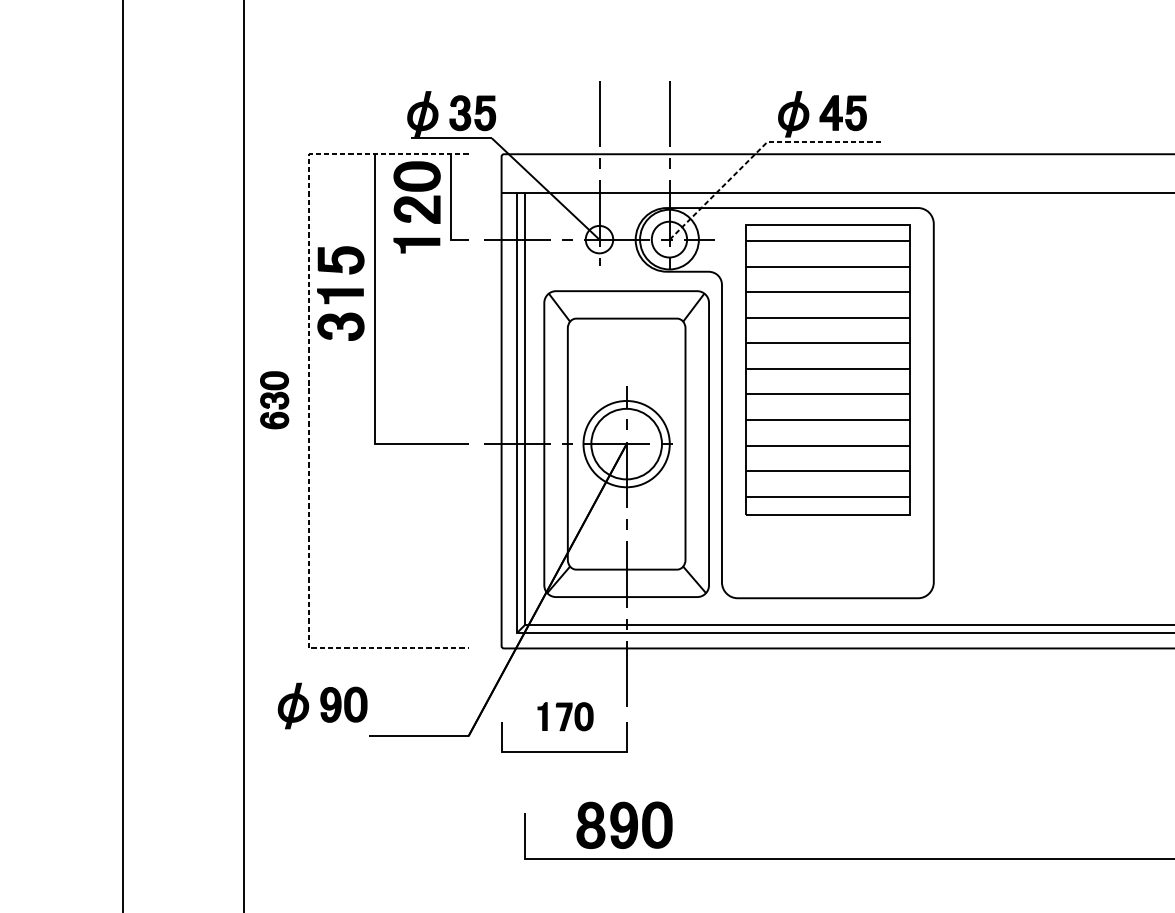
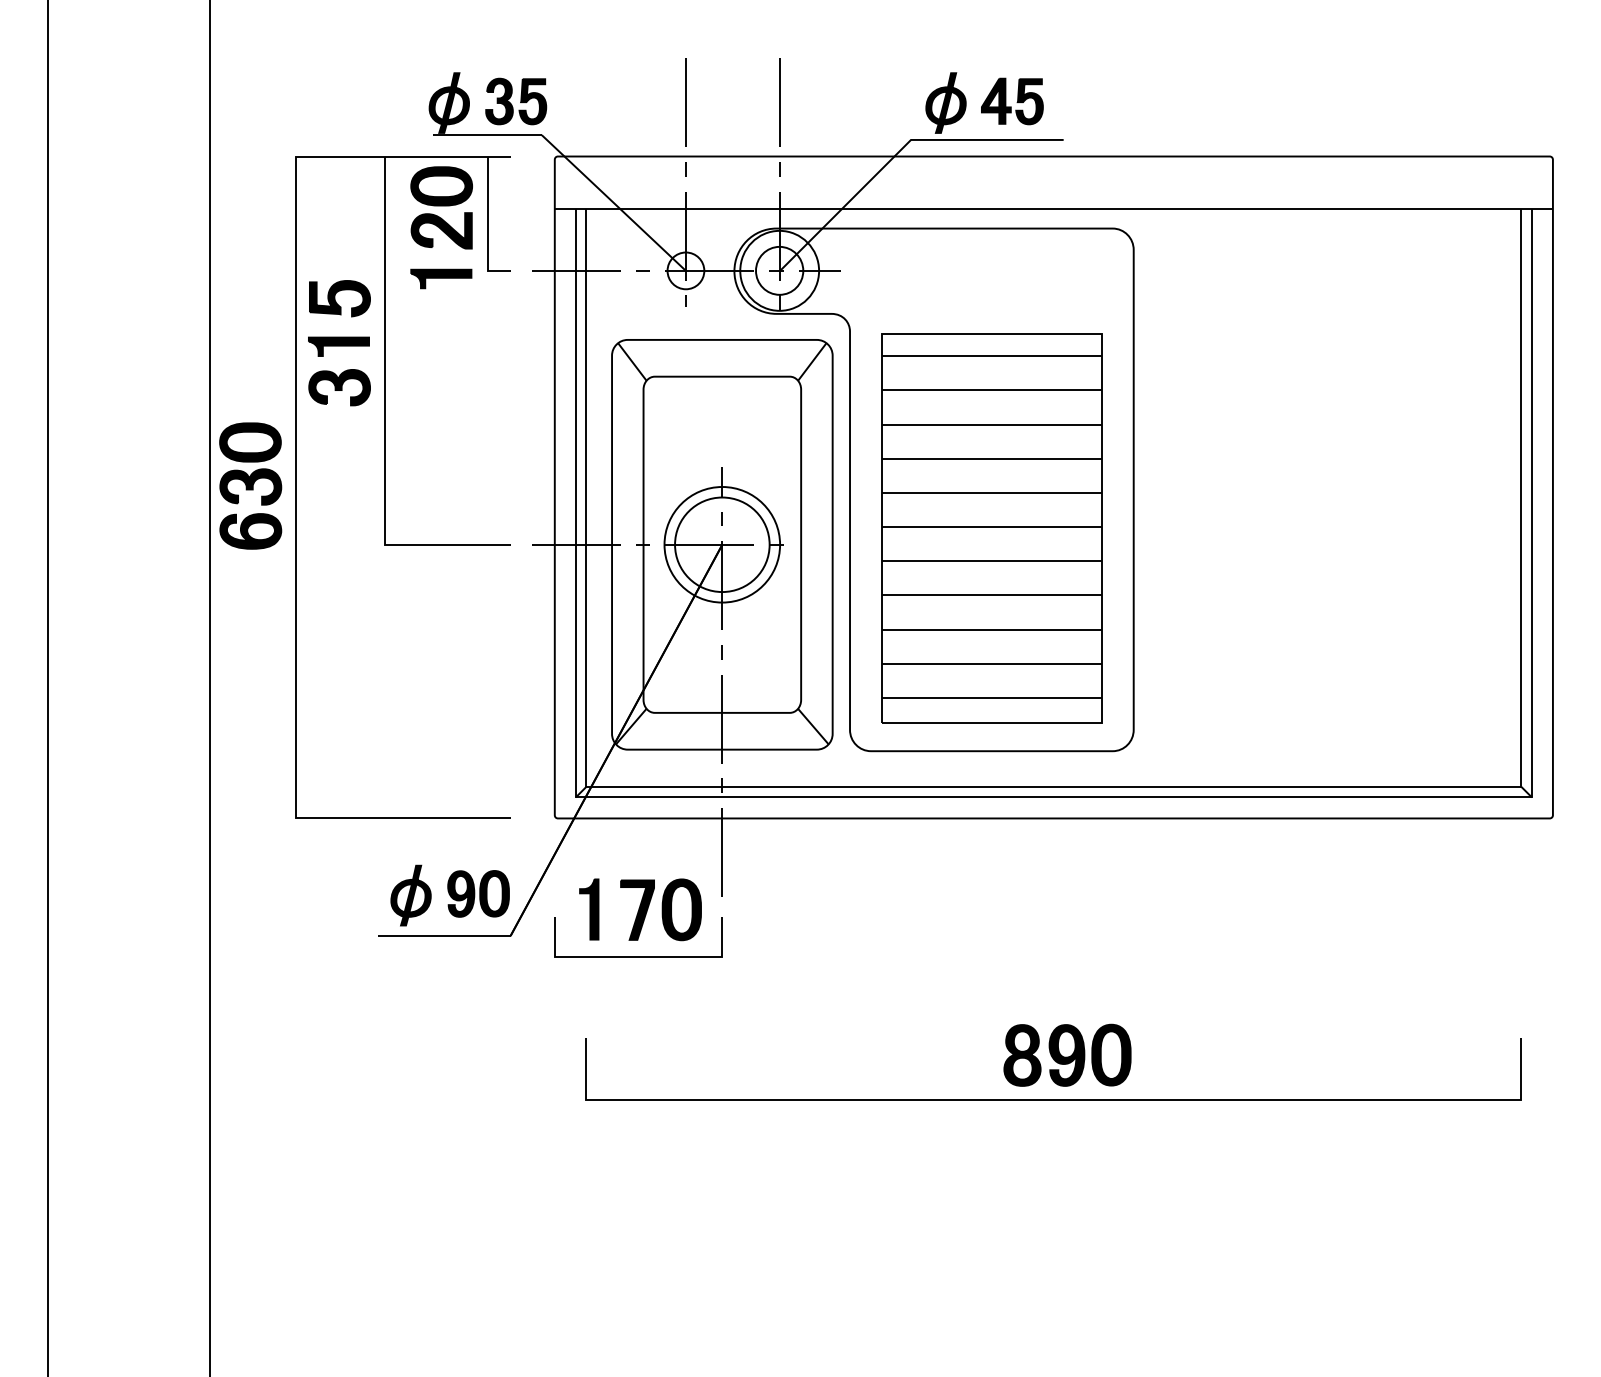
line: (758, 150) -> (899, 151), dashed -> solid
part: (827, 370) -> (991, 528), moved
part: (274, 399) -> (250, 485), size x1.67
line: (308, 401) -> (296, 487), dashed -> solid
part: (322, 705) -> (449, 895), moved
part: (565, 716) -> (640, 909), size x1.67
part: (624, 824) -> (1067, 1054), moved

